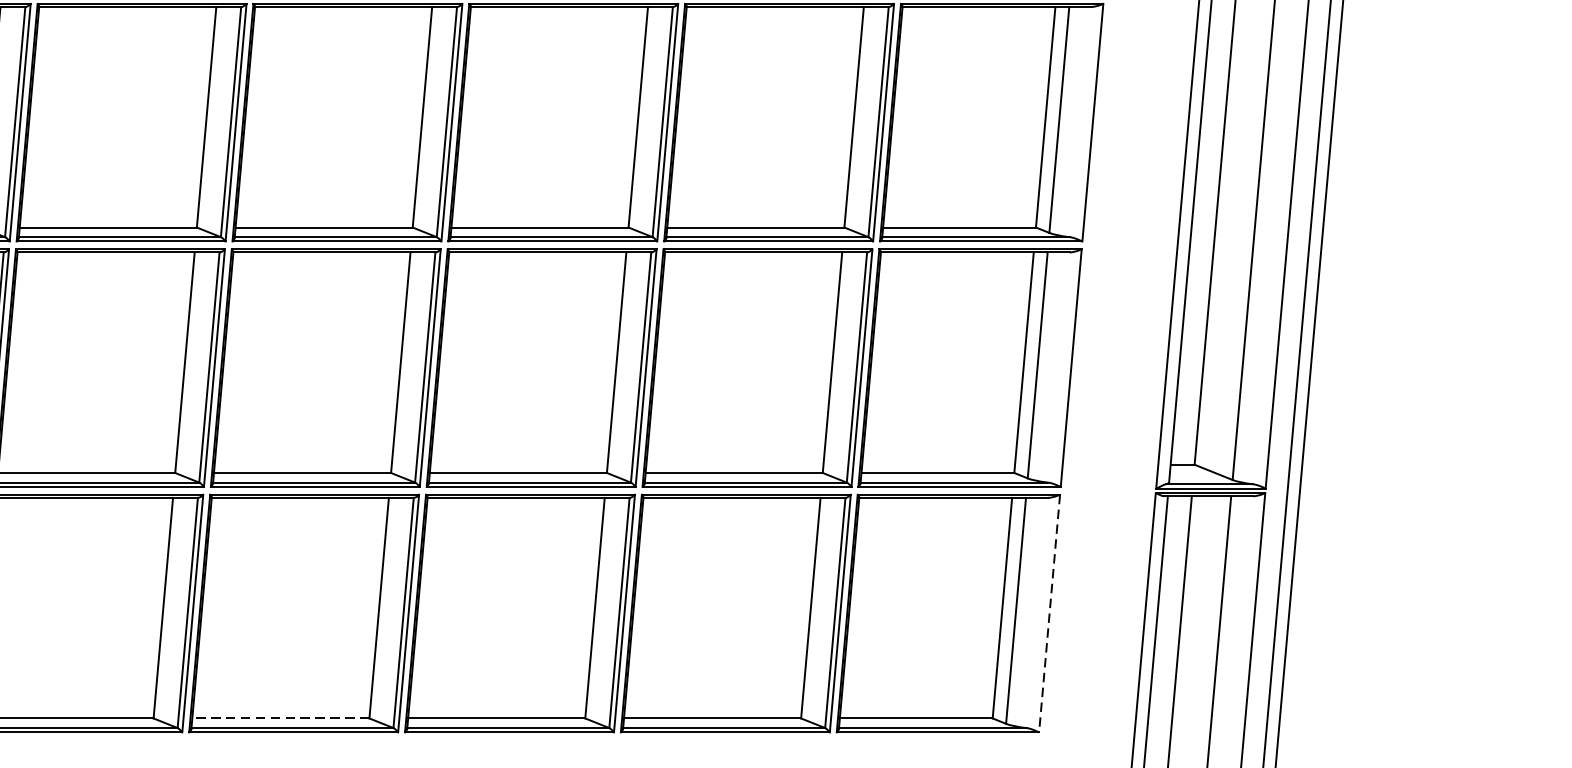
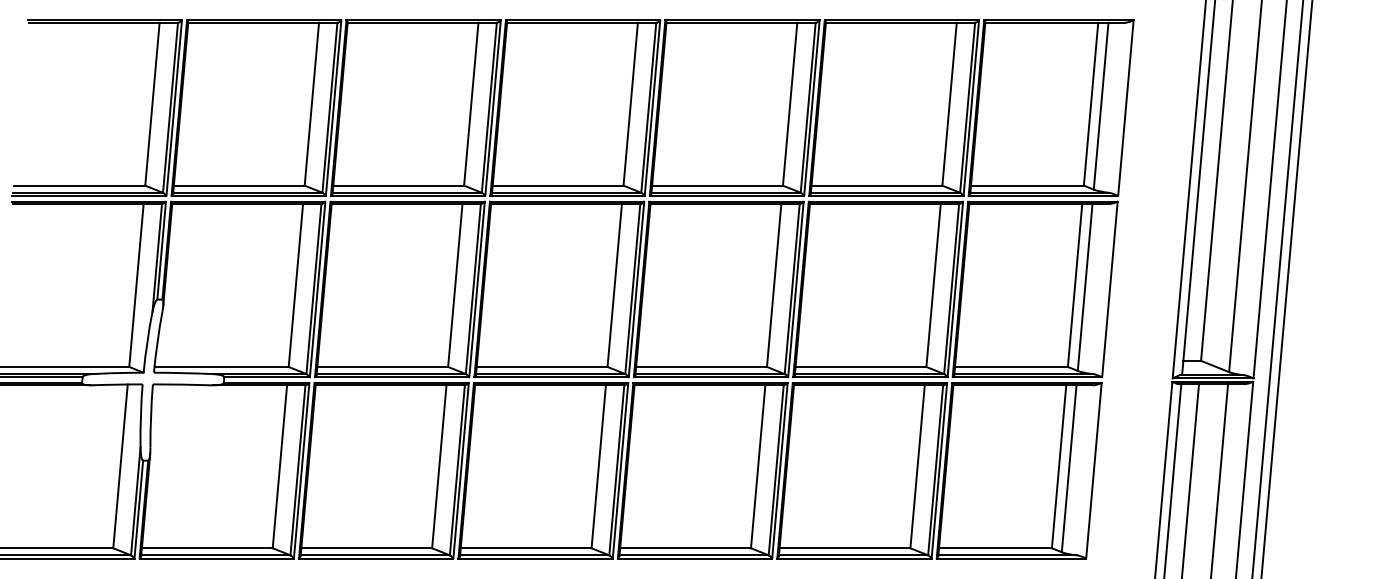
line: (1049, 614) -> (1093, 471), dashed -> solid
line: (279, 718) -> (525, 548), dashed -> solid

